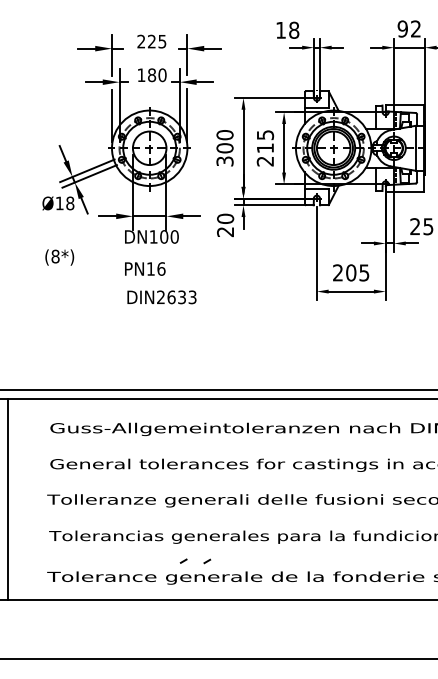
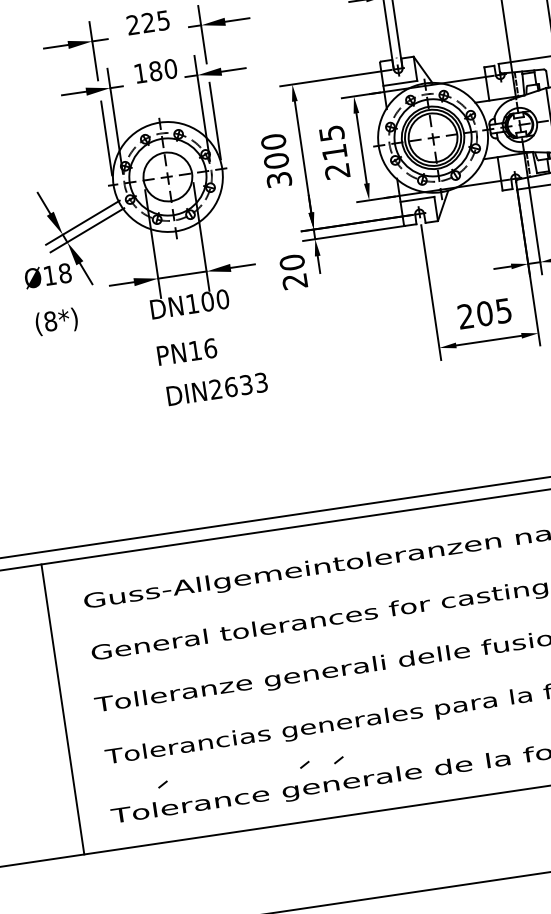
text: (59, 257) -> (56, 321), moved
line: (8, 498) -> (63, 708), moved
line: (85, 559) -> (162, 783), added

